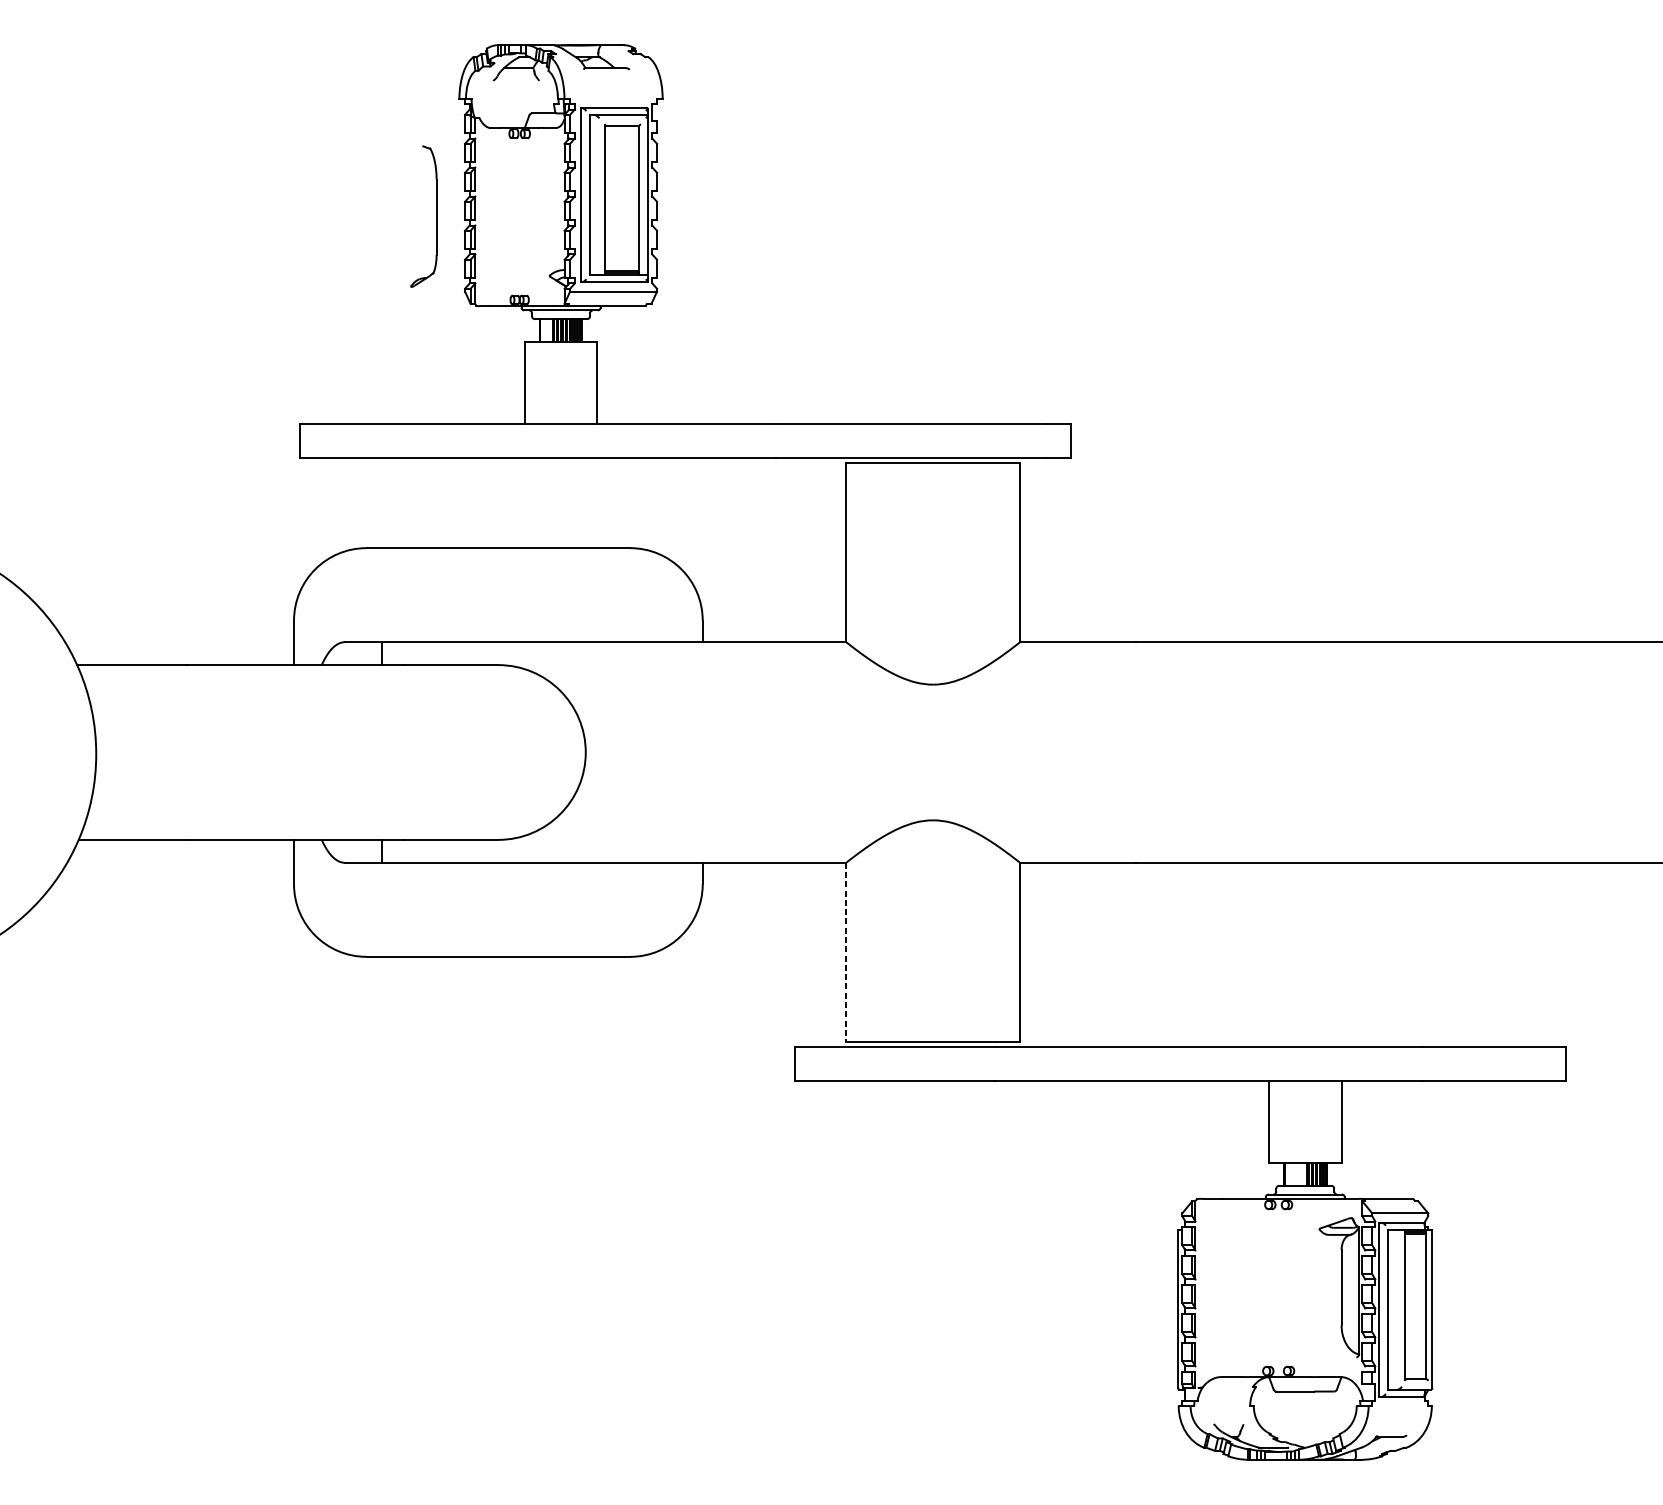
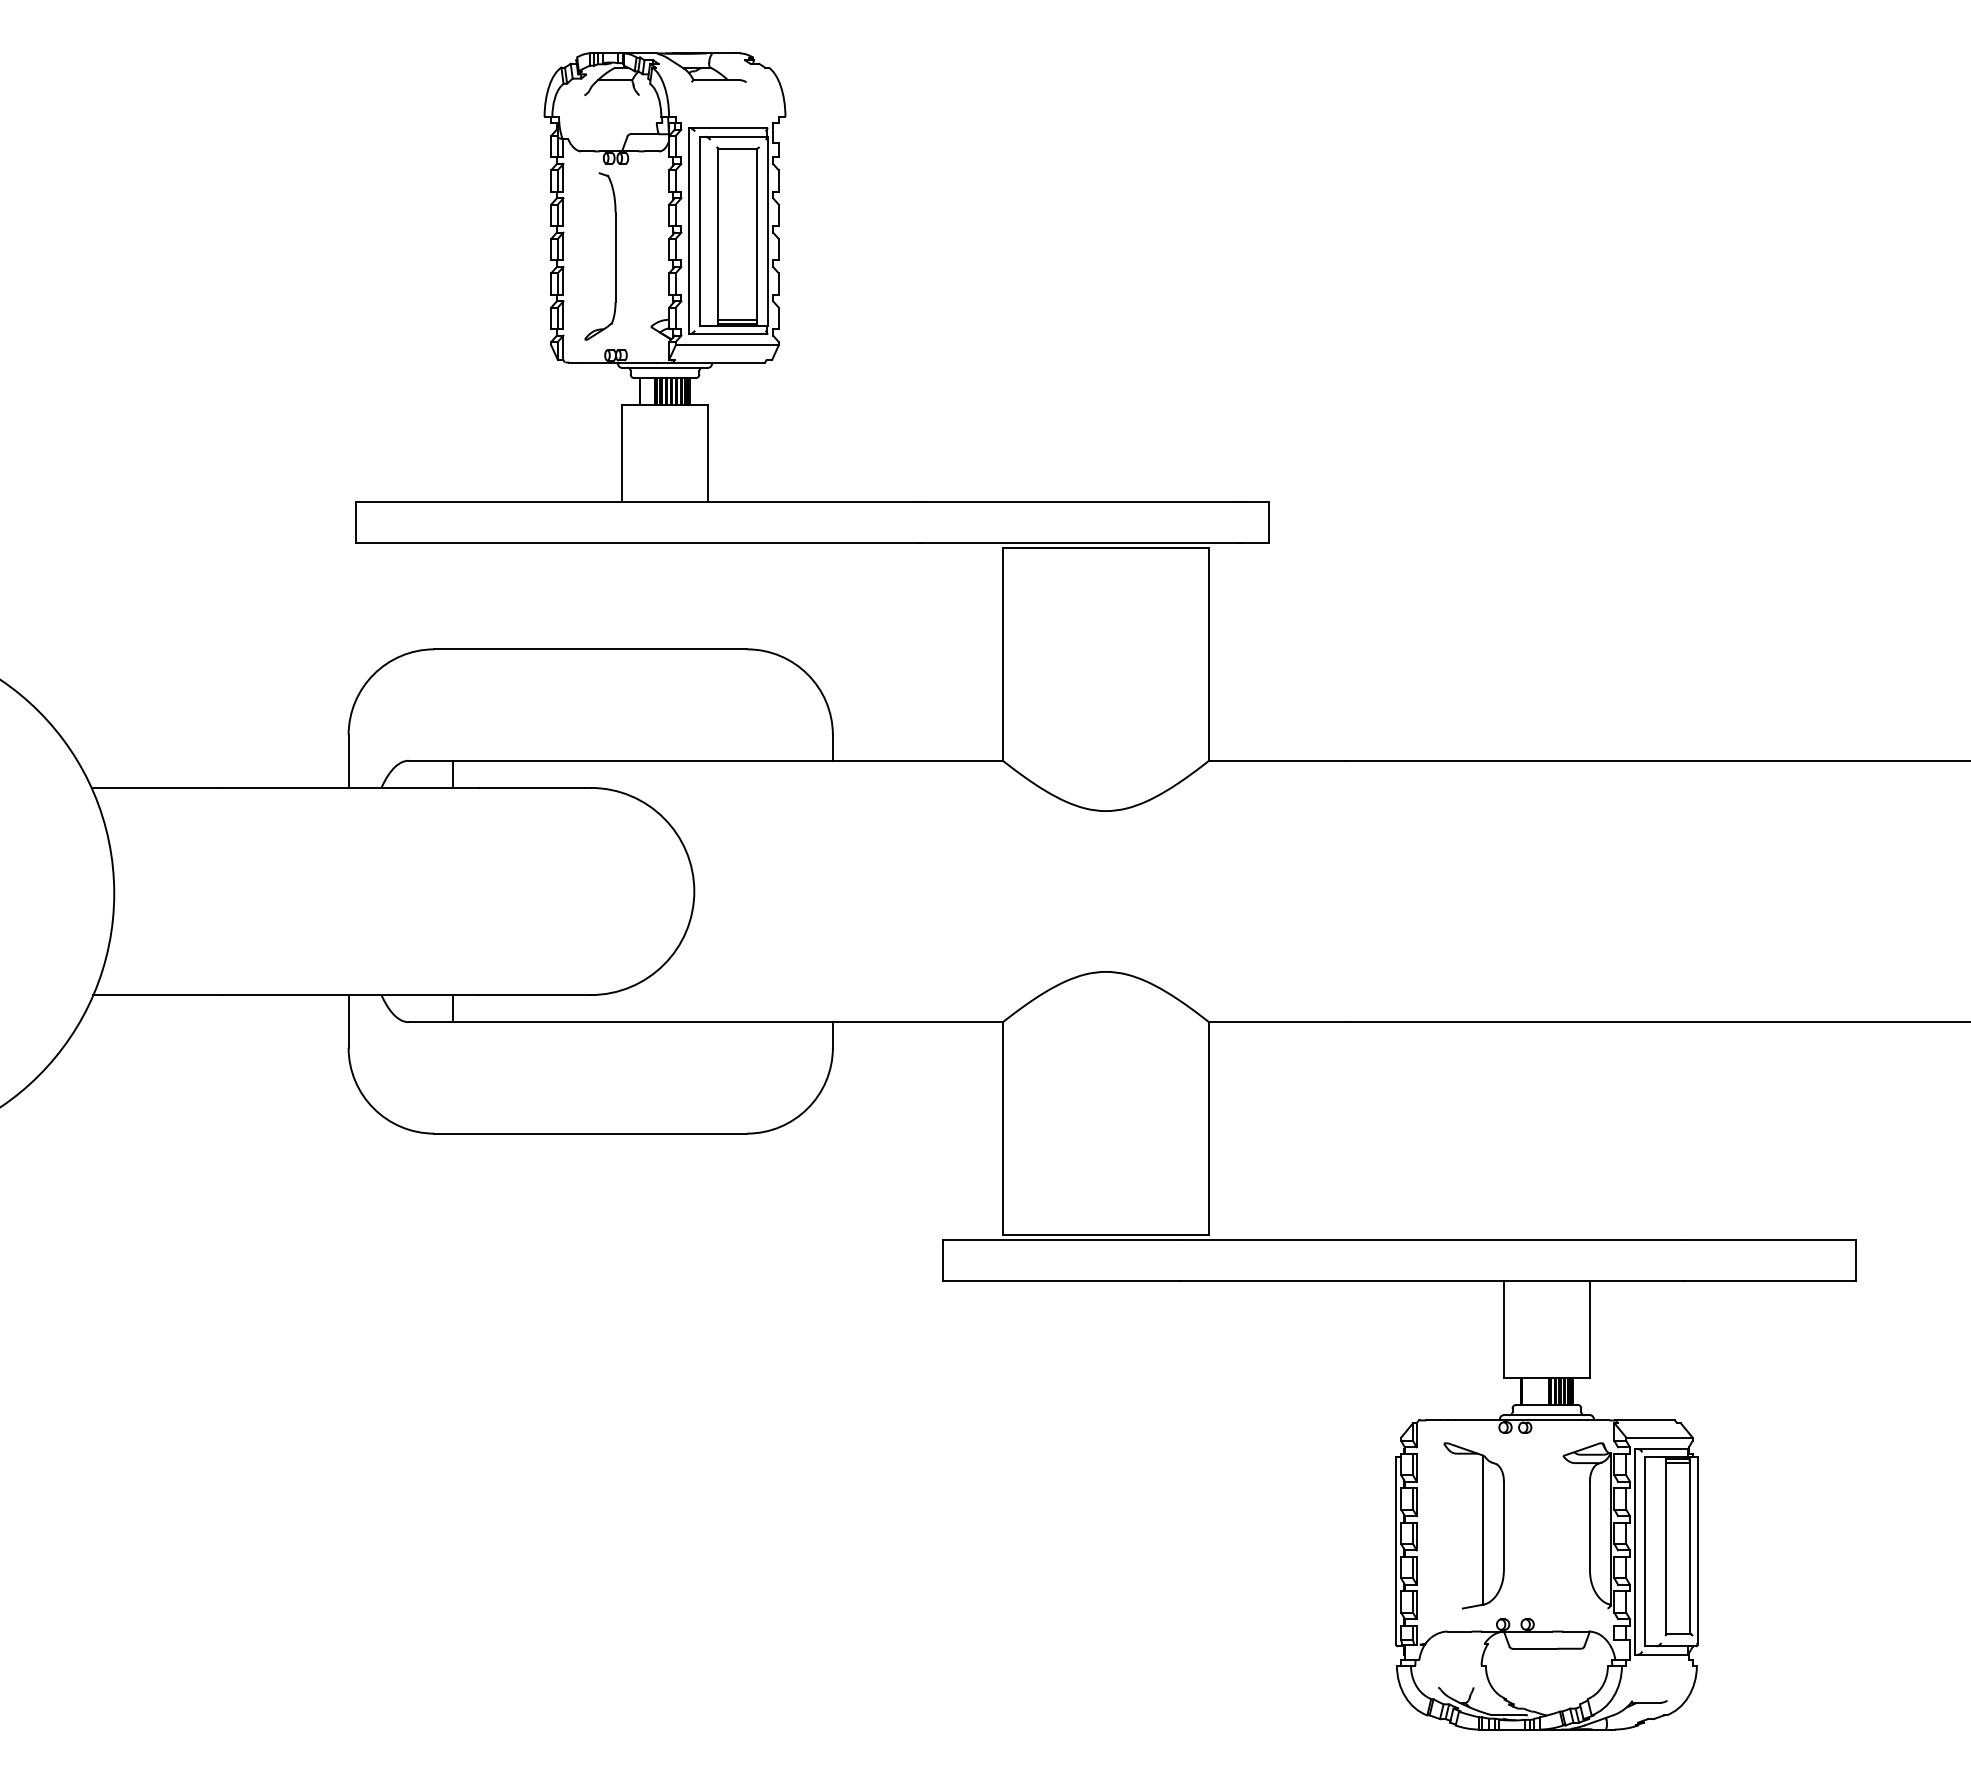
part: (436, 216) -> (615, 256), moved
line: (845, 953) -> (1002, 1129), dashed -> solid
part: (1250, 1287) -> (1482, 1525), added

